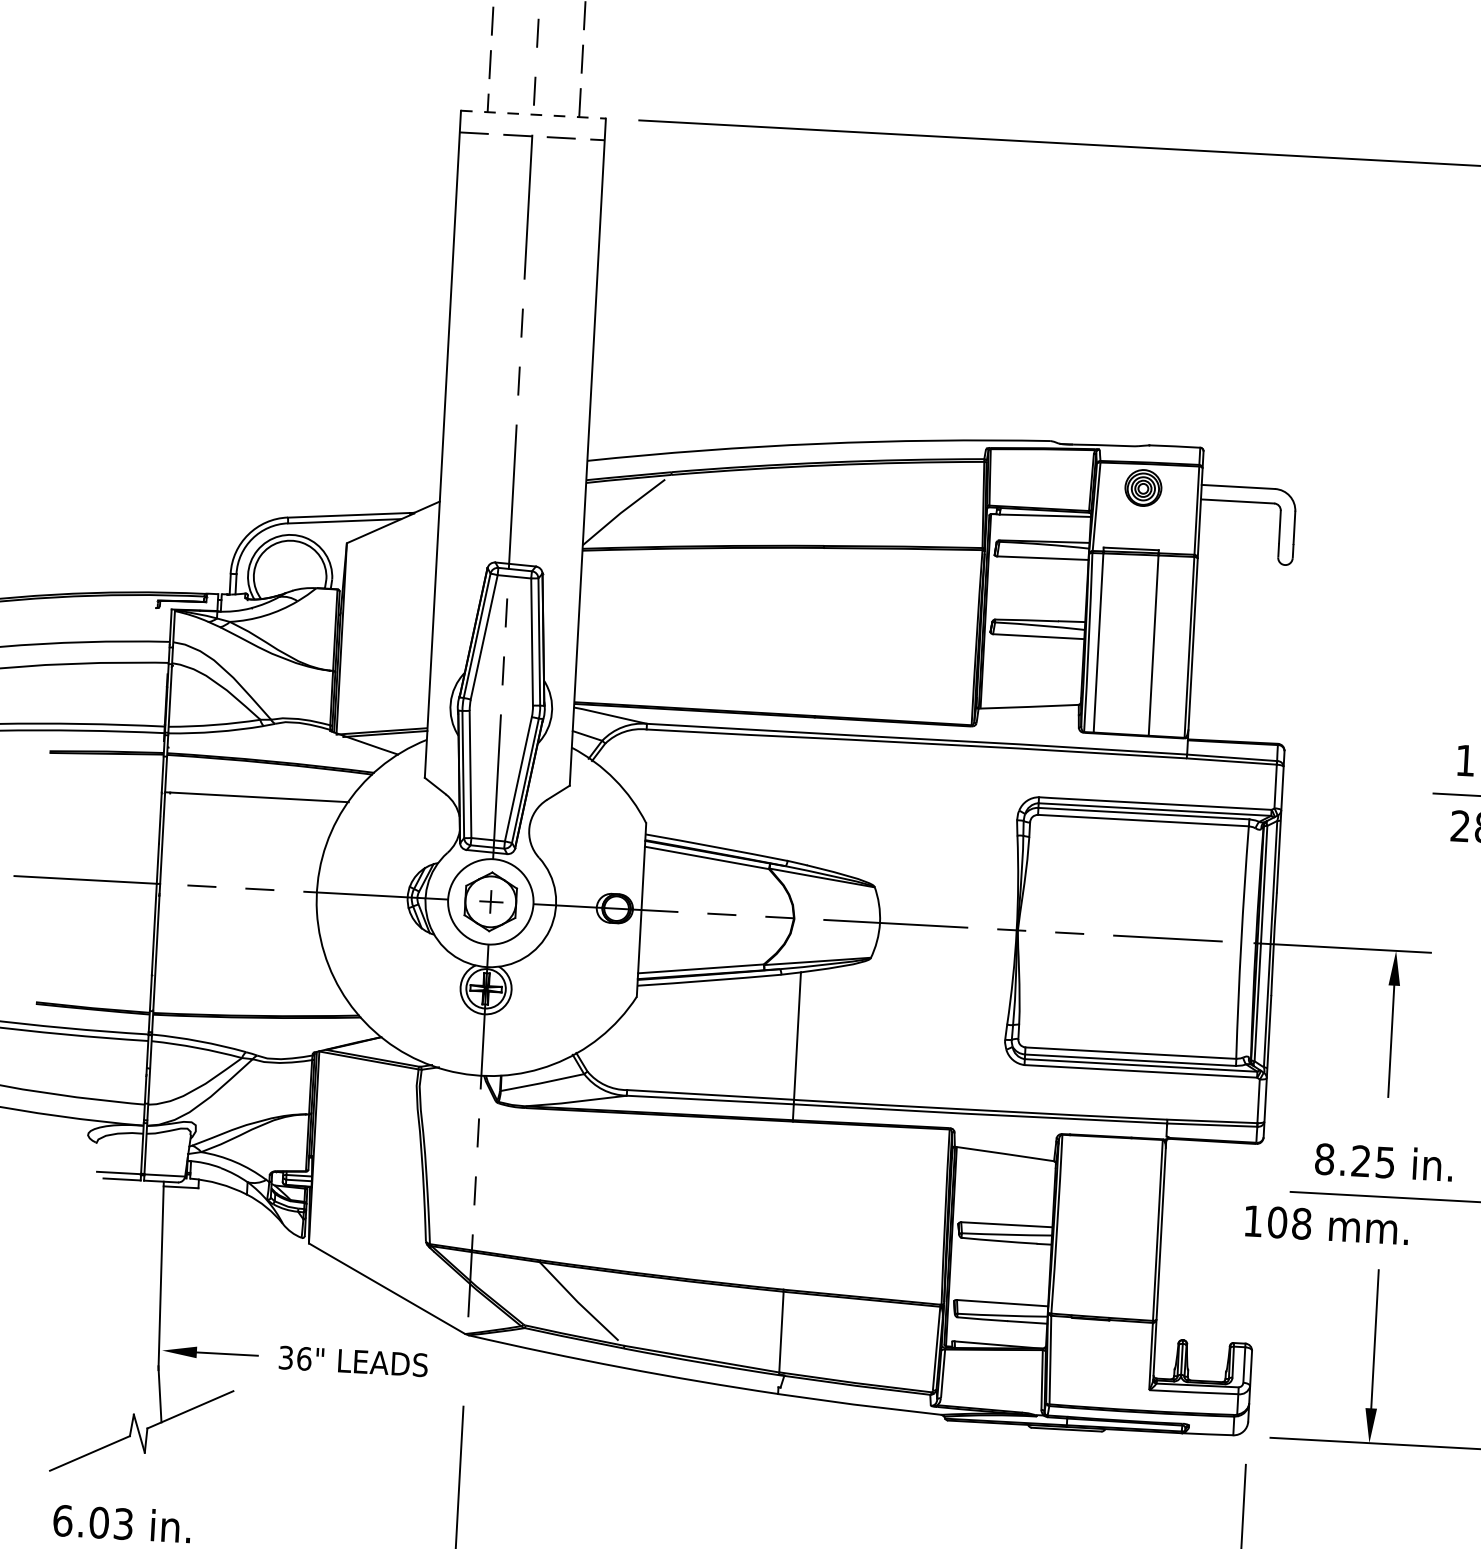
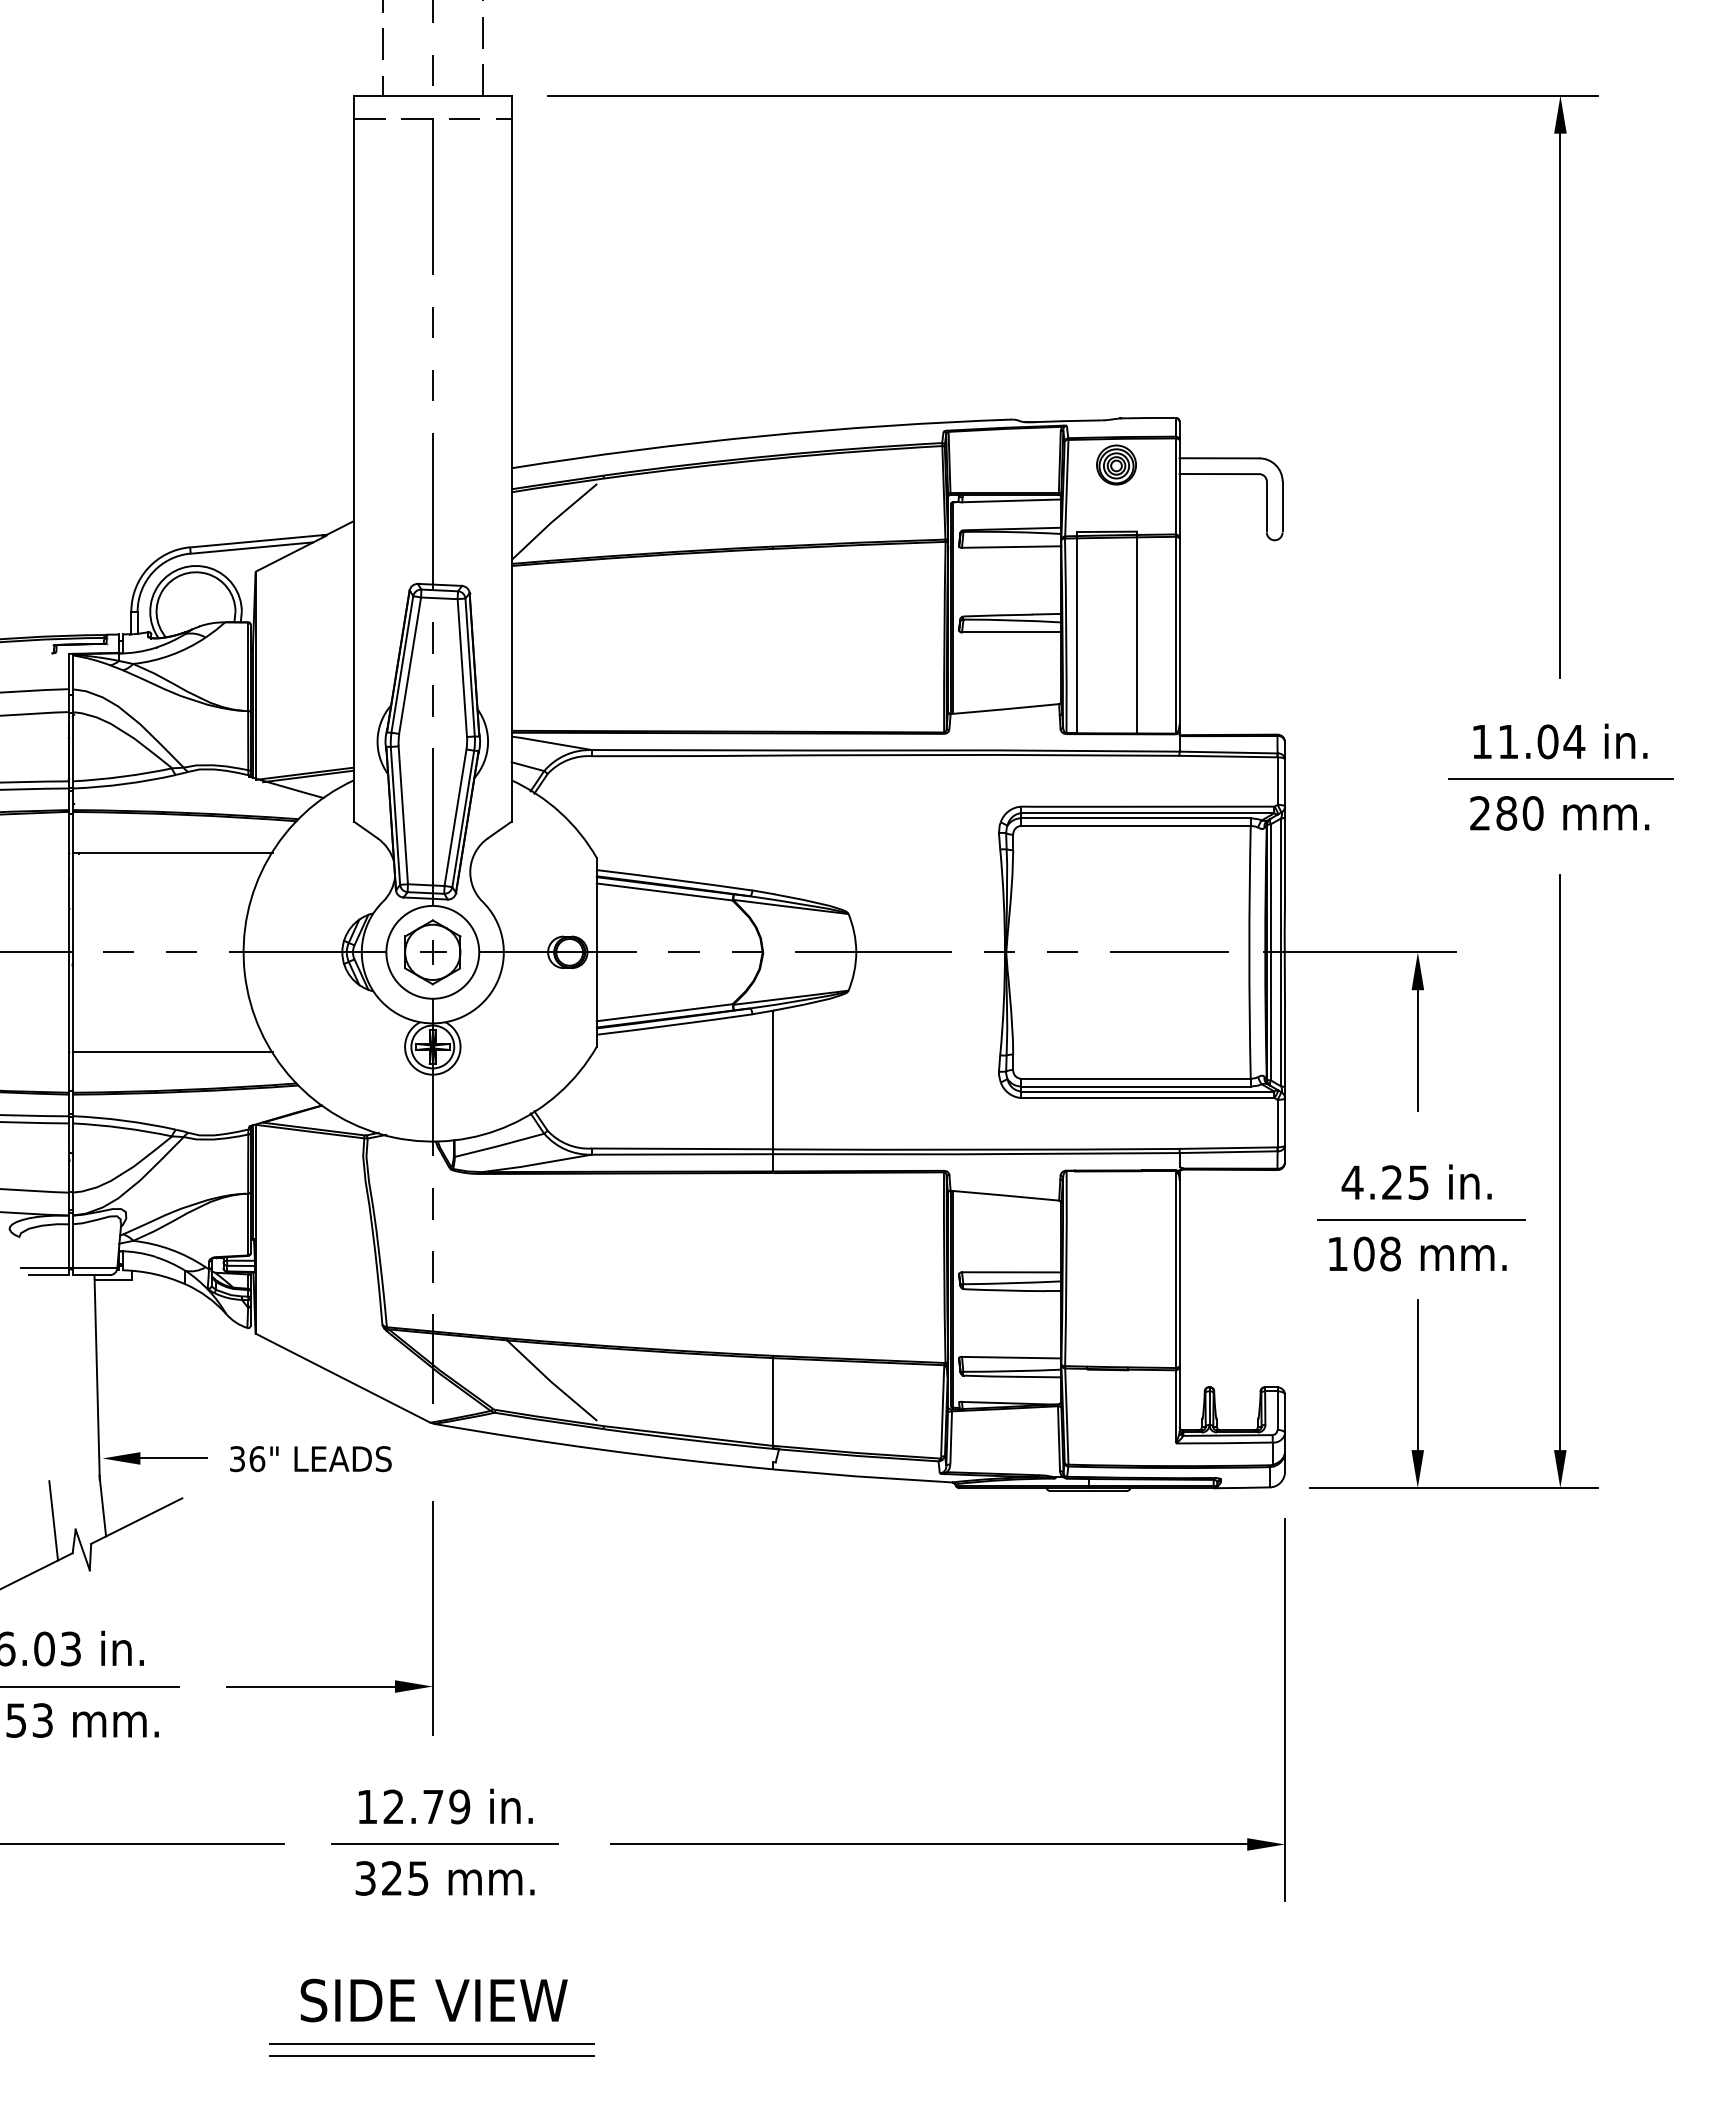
line: (533, 114) -> (432, 95), dashed -> solid
line: (247, 980) -> (173, 1052), added
text: (1324, 1159) -> (1352, 1182), 8.25 -> 4.25
text: (1326, 1224) -> (1417, 1253), moved
line: (113, 1405) -> (53, 1520), added

